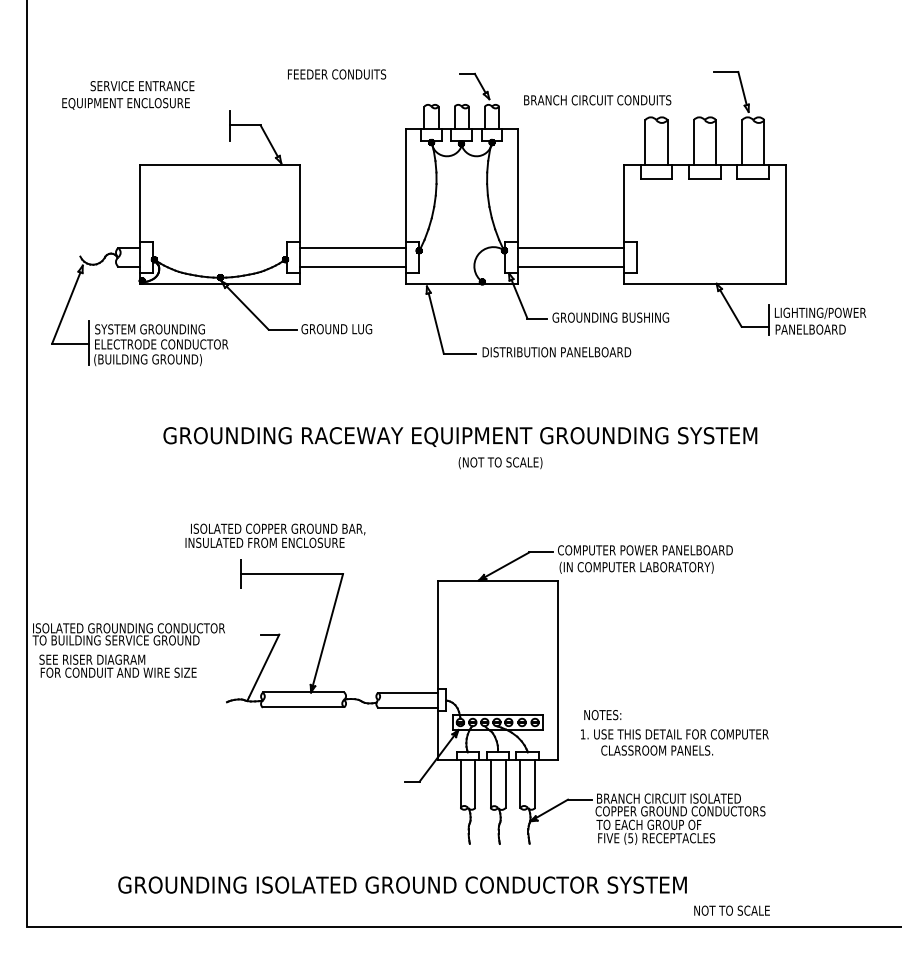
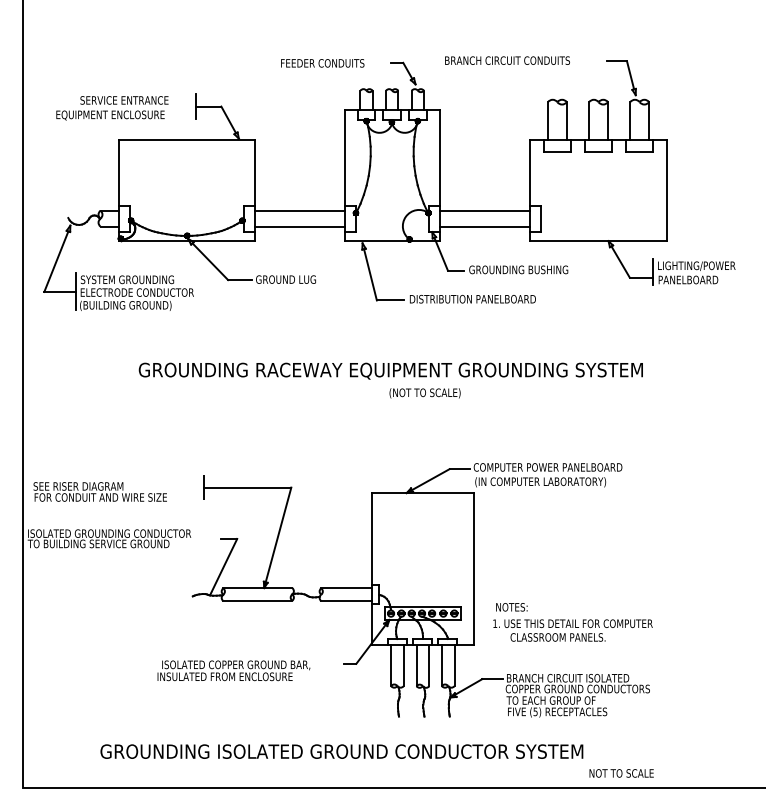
text: (337, 74) -> (323, 63), moved
text: (128, 95) -> (112, 108), moved
text: (597, 100) -> (507, 60), moved
text: (275, 535) -> (233, 670), moved
text: (117, 665) -> (99, 491), moved

